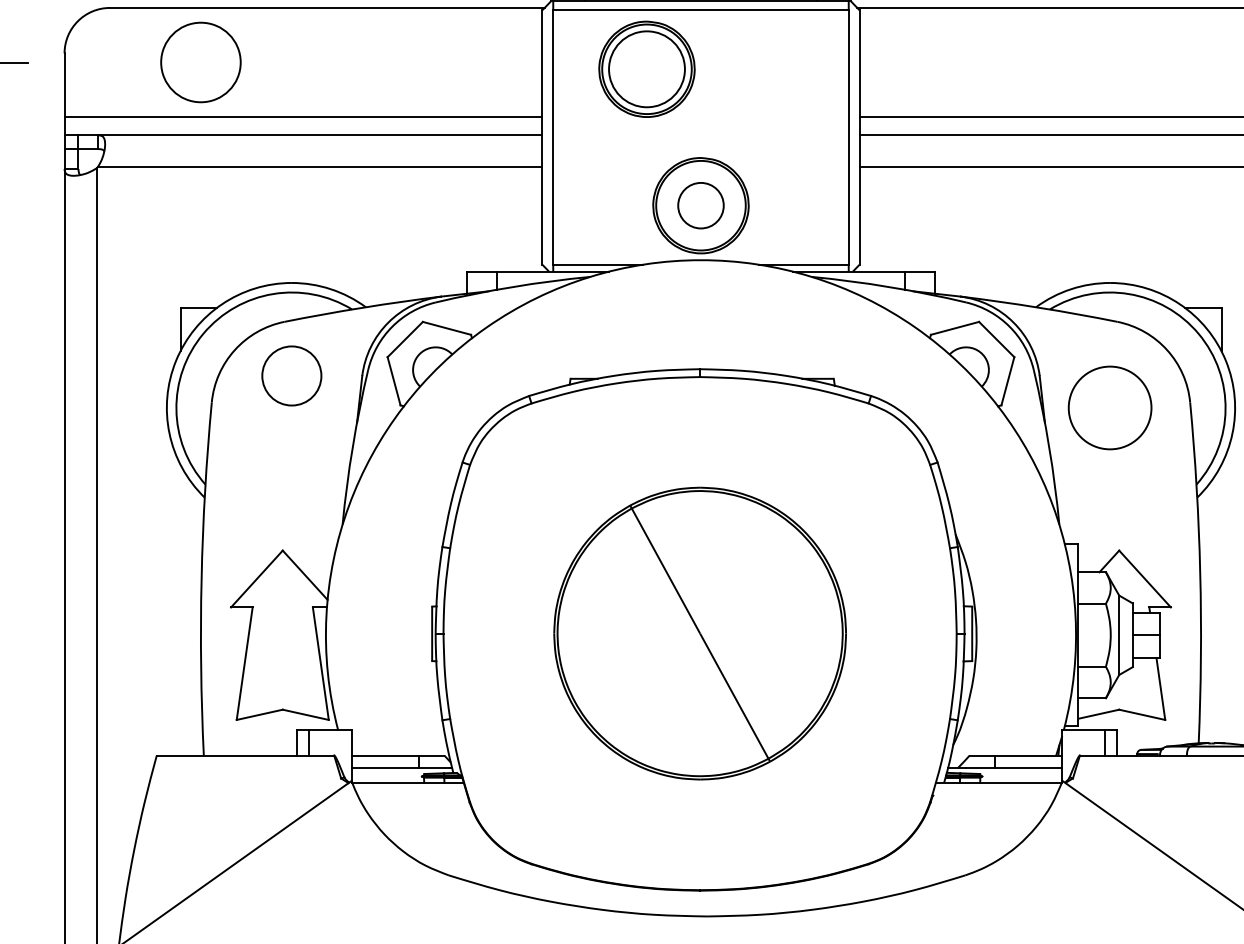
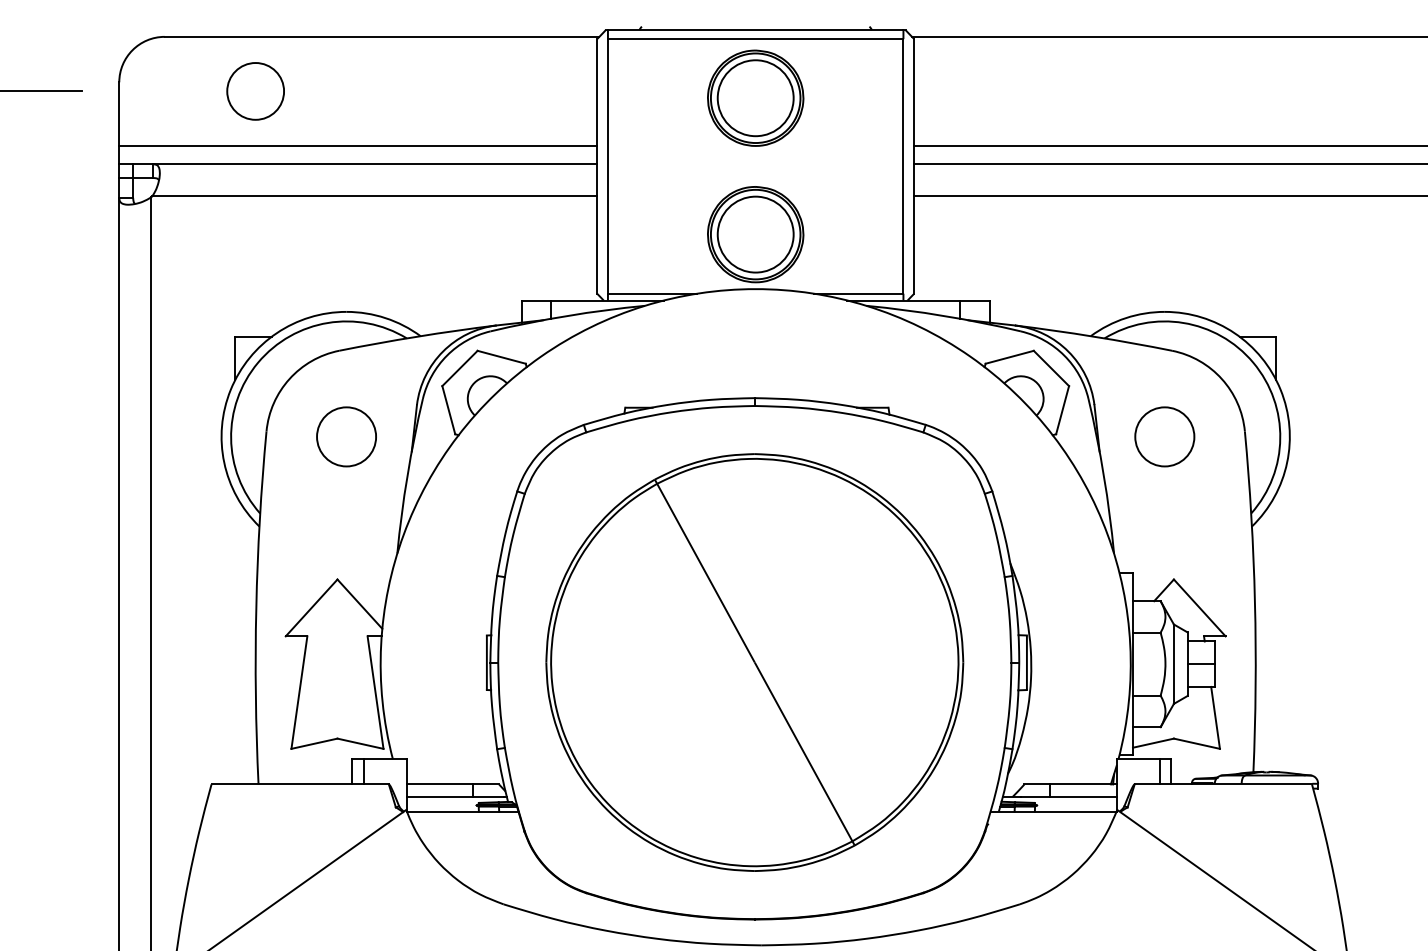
circle: (200, 62) -> (255, 91), size x0.71
part: (646, 68) -> (755, 97), moved
circle: (700, 205) -> (755, 234), size x1.67
circle: (291, 375) -> (346, 436), moved
circle: (1109, 407) -> (1164, 436), size x0.71
part: (699, 633) -> (754, 662), size x1.43

